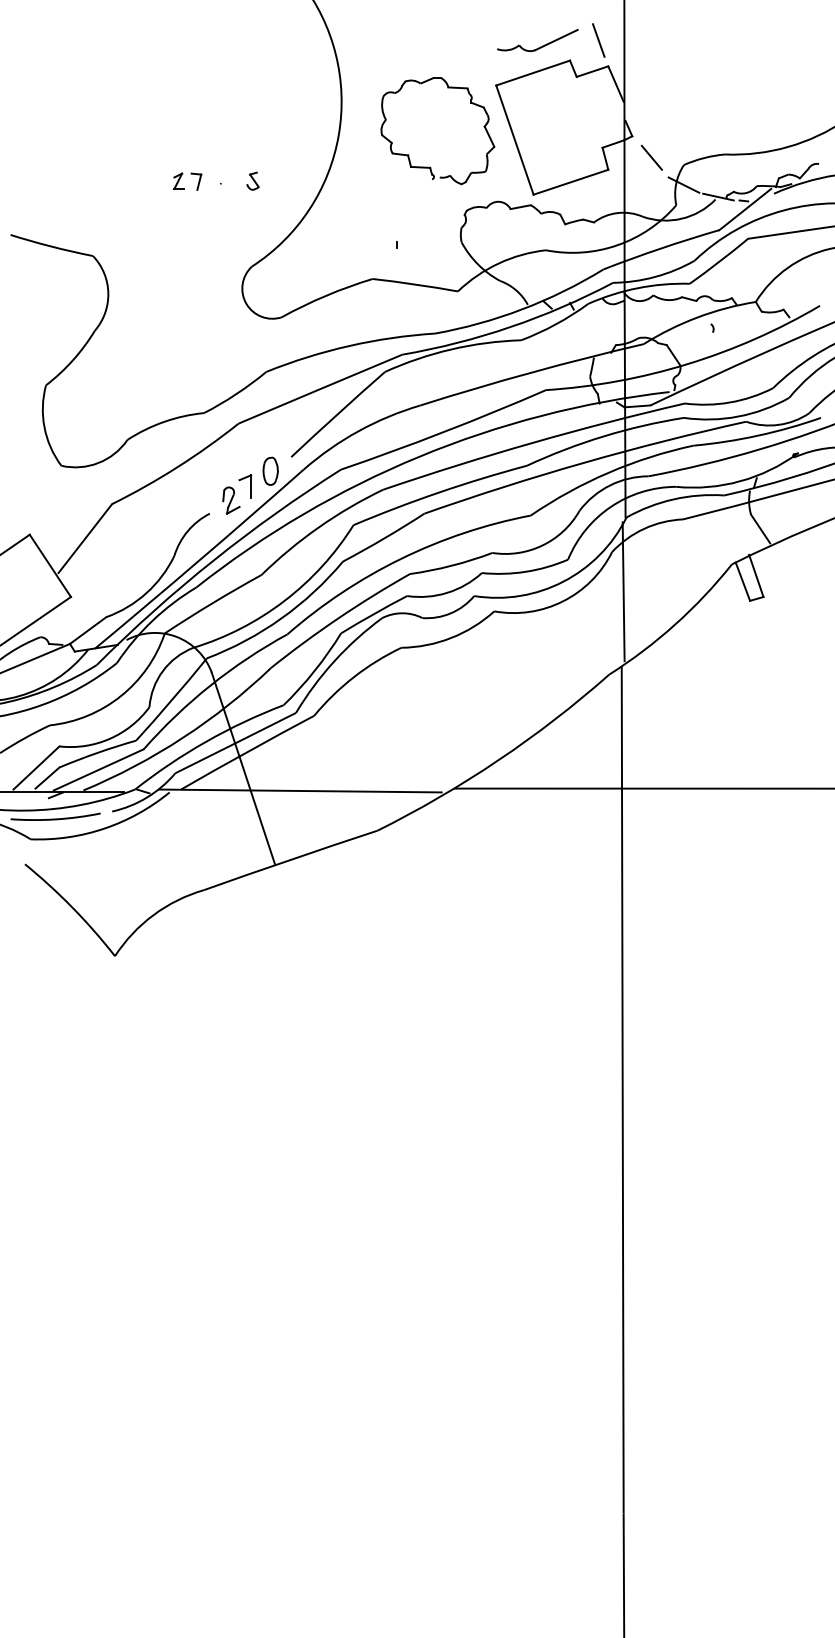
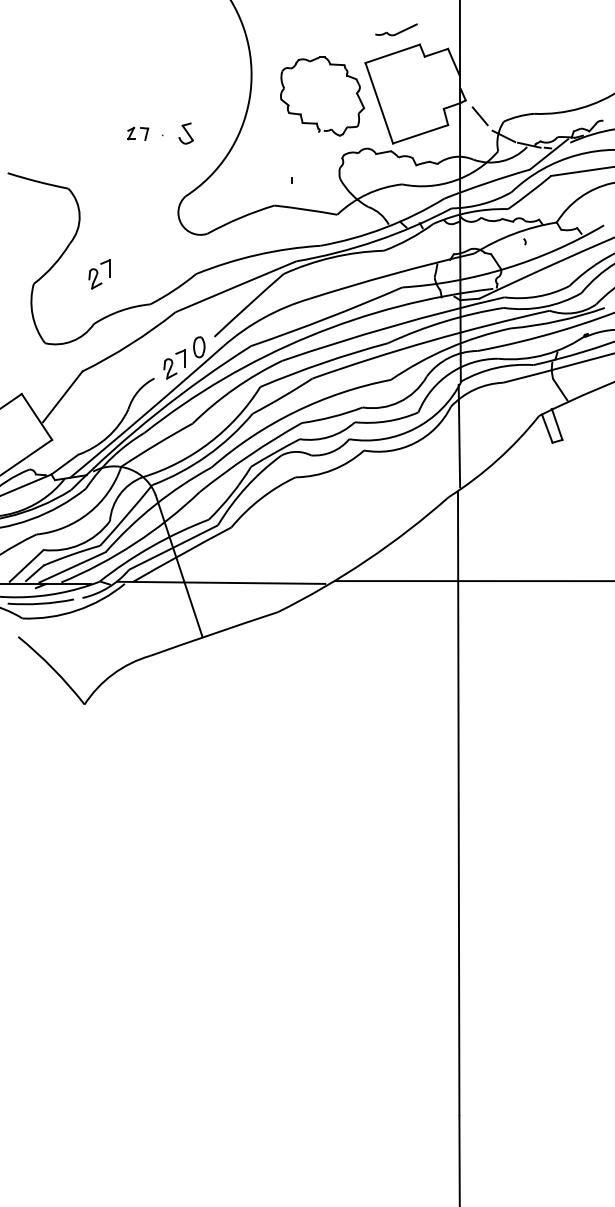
part: (538, 40) -> (396, 29), size x0.7
line: (597, 40) -> (440, 29), removed
part: (253, 181) -> (186, 133), size x1.6
part: (135, 372) -> (99, 274), added

